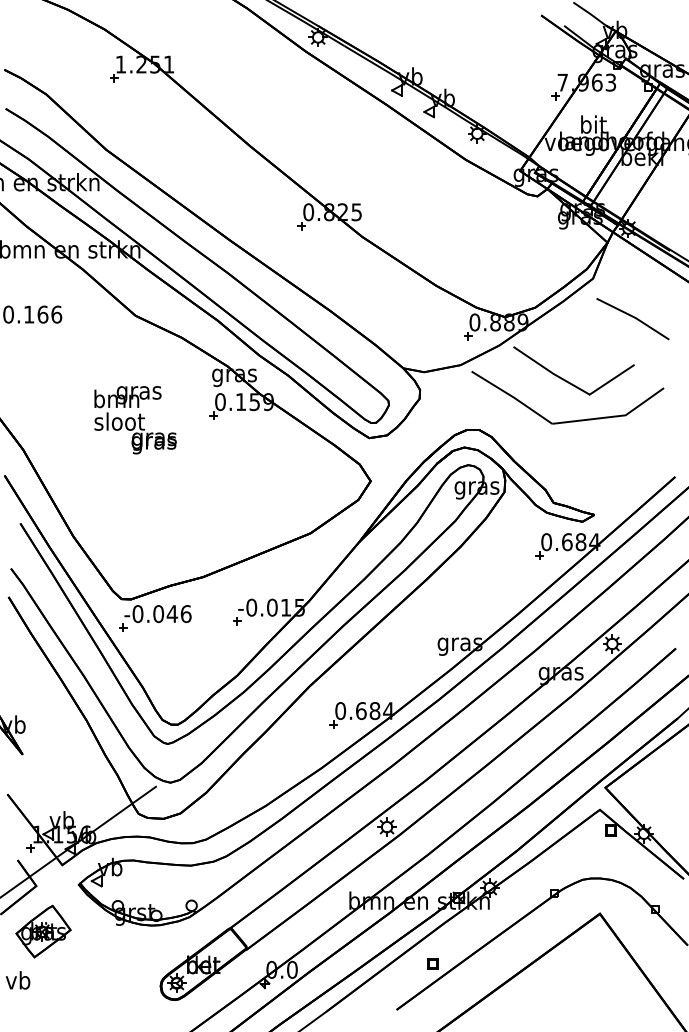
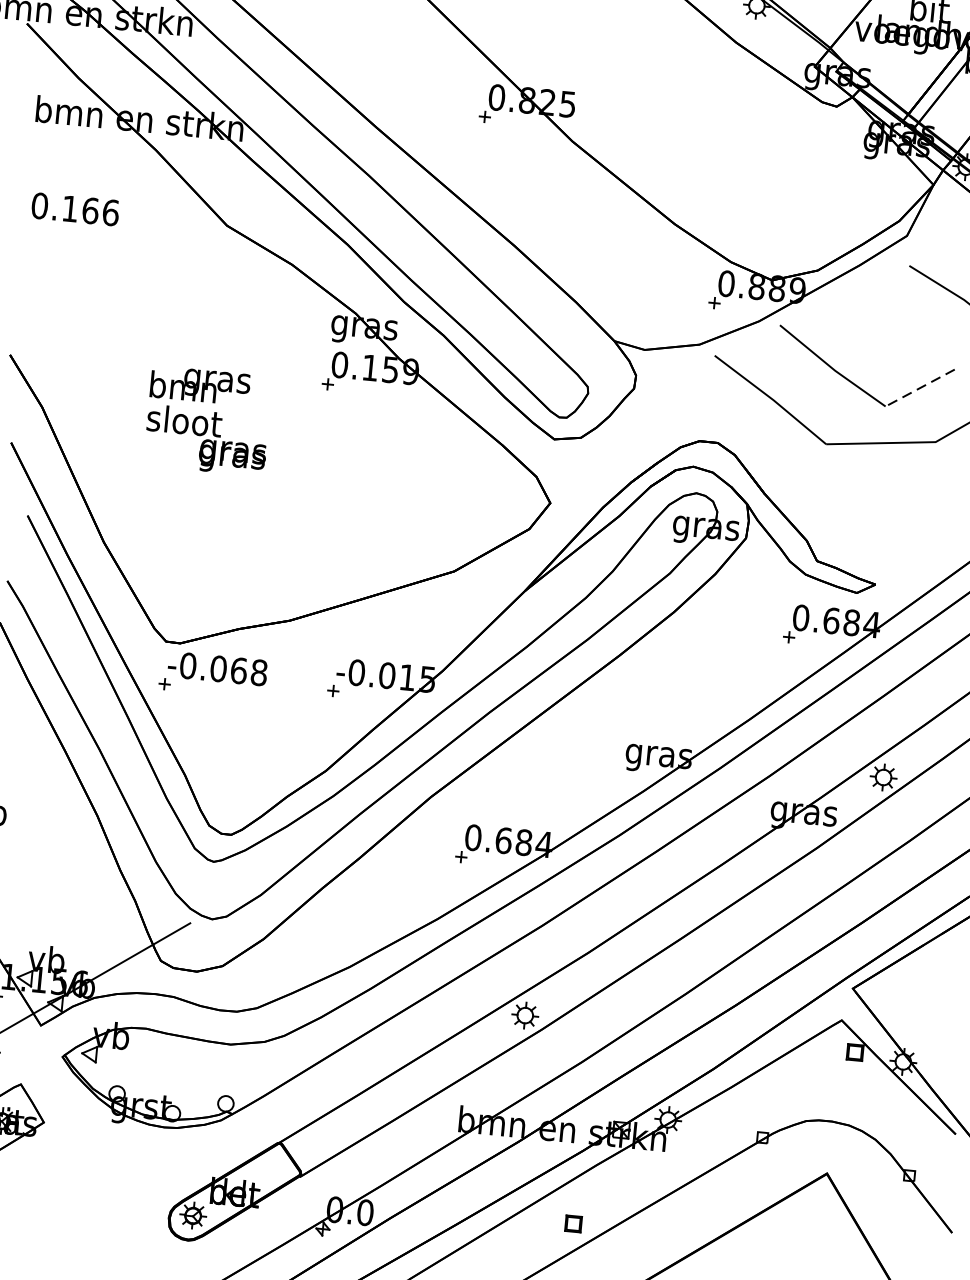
line: (611, 380) -> (919, 388), solid -> dashed
text: (135, 420) -> (208, 421), moved
text: (178, 614) -> (247, 672), -0.046 -> -0.068

